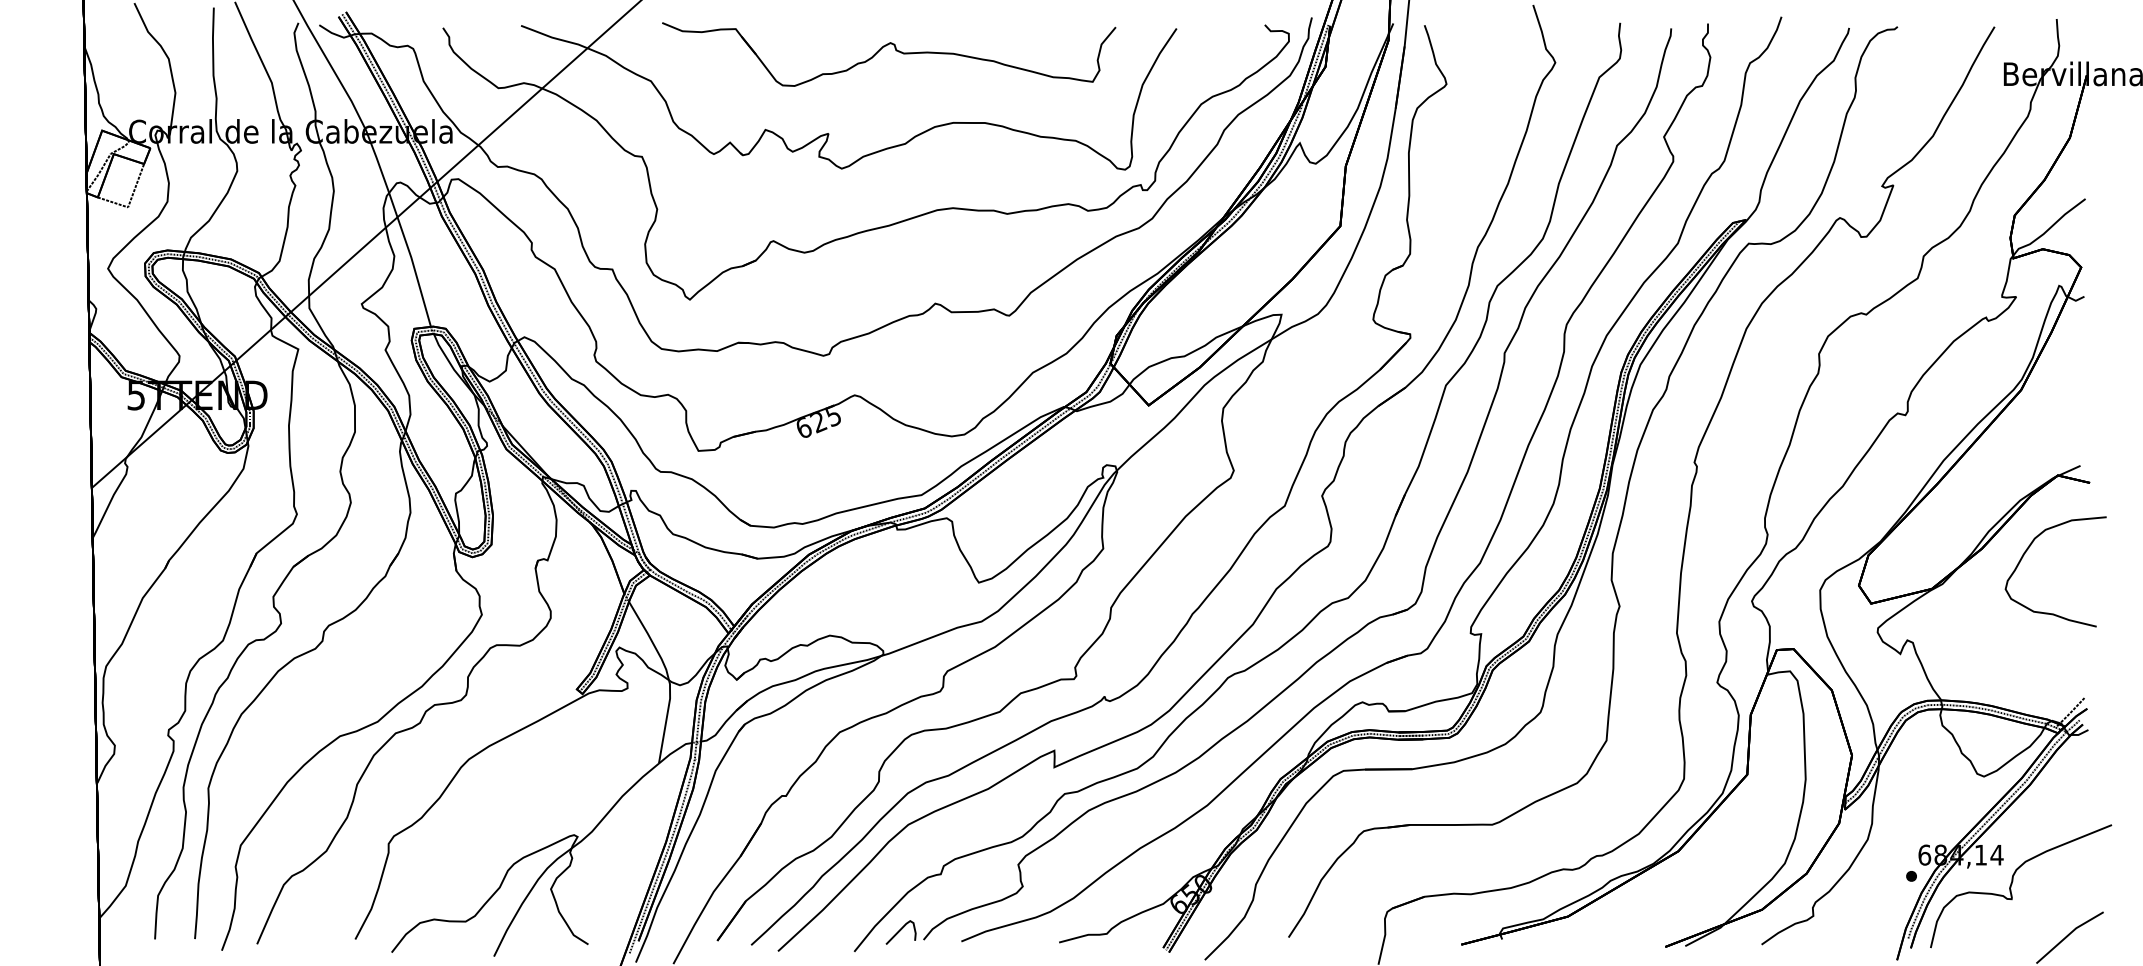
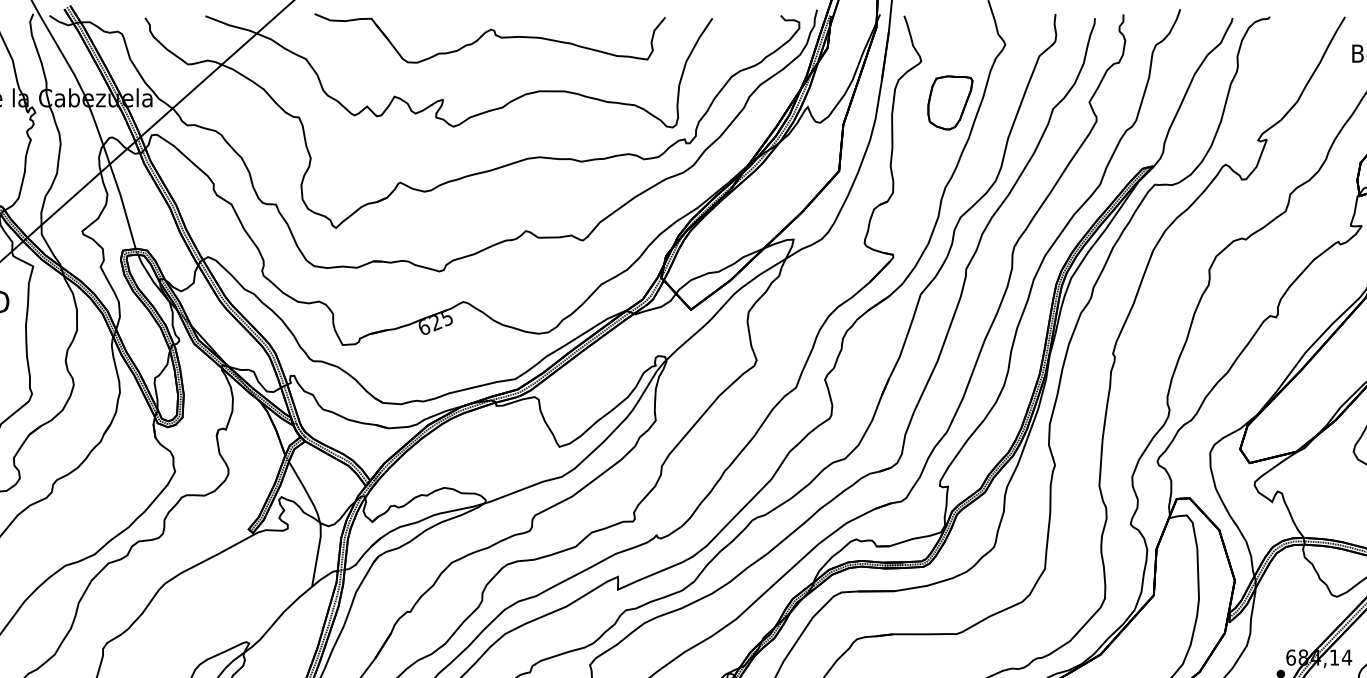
part: (1483, 137) -> (949, 102), added

